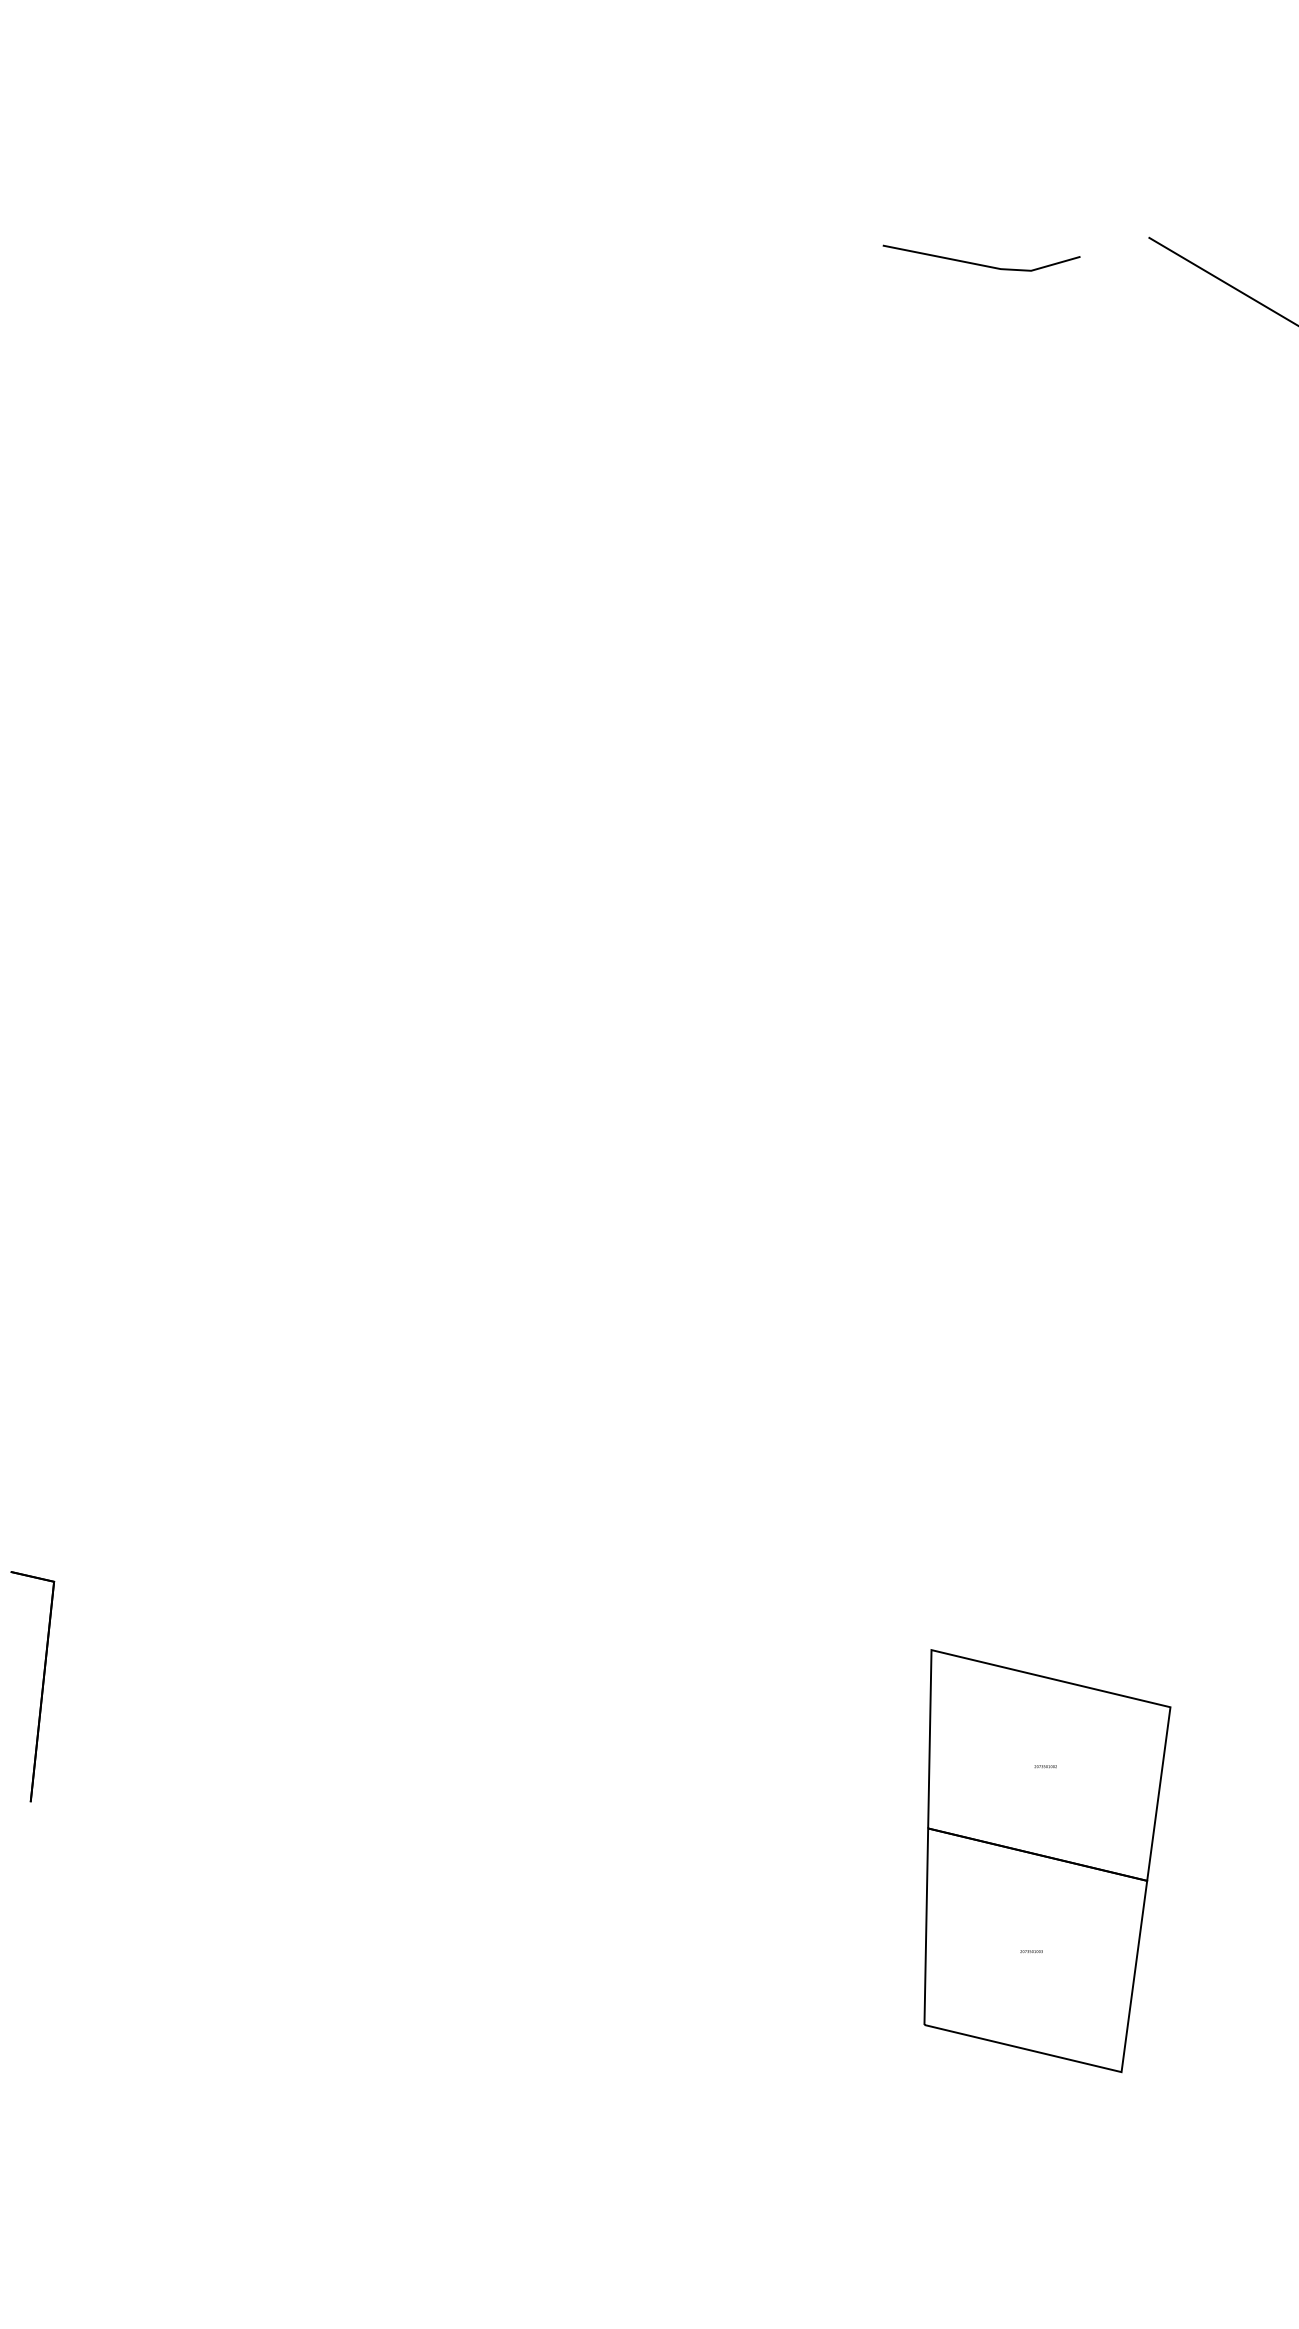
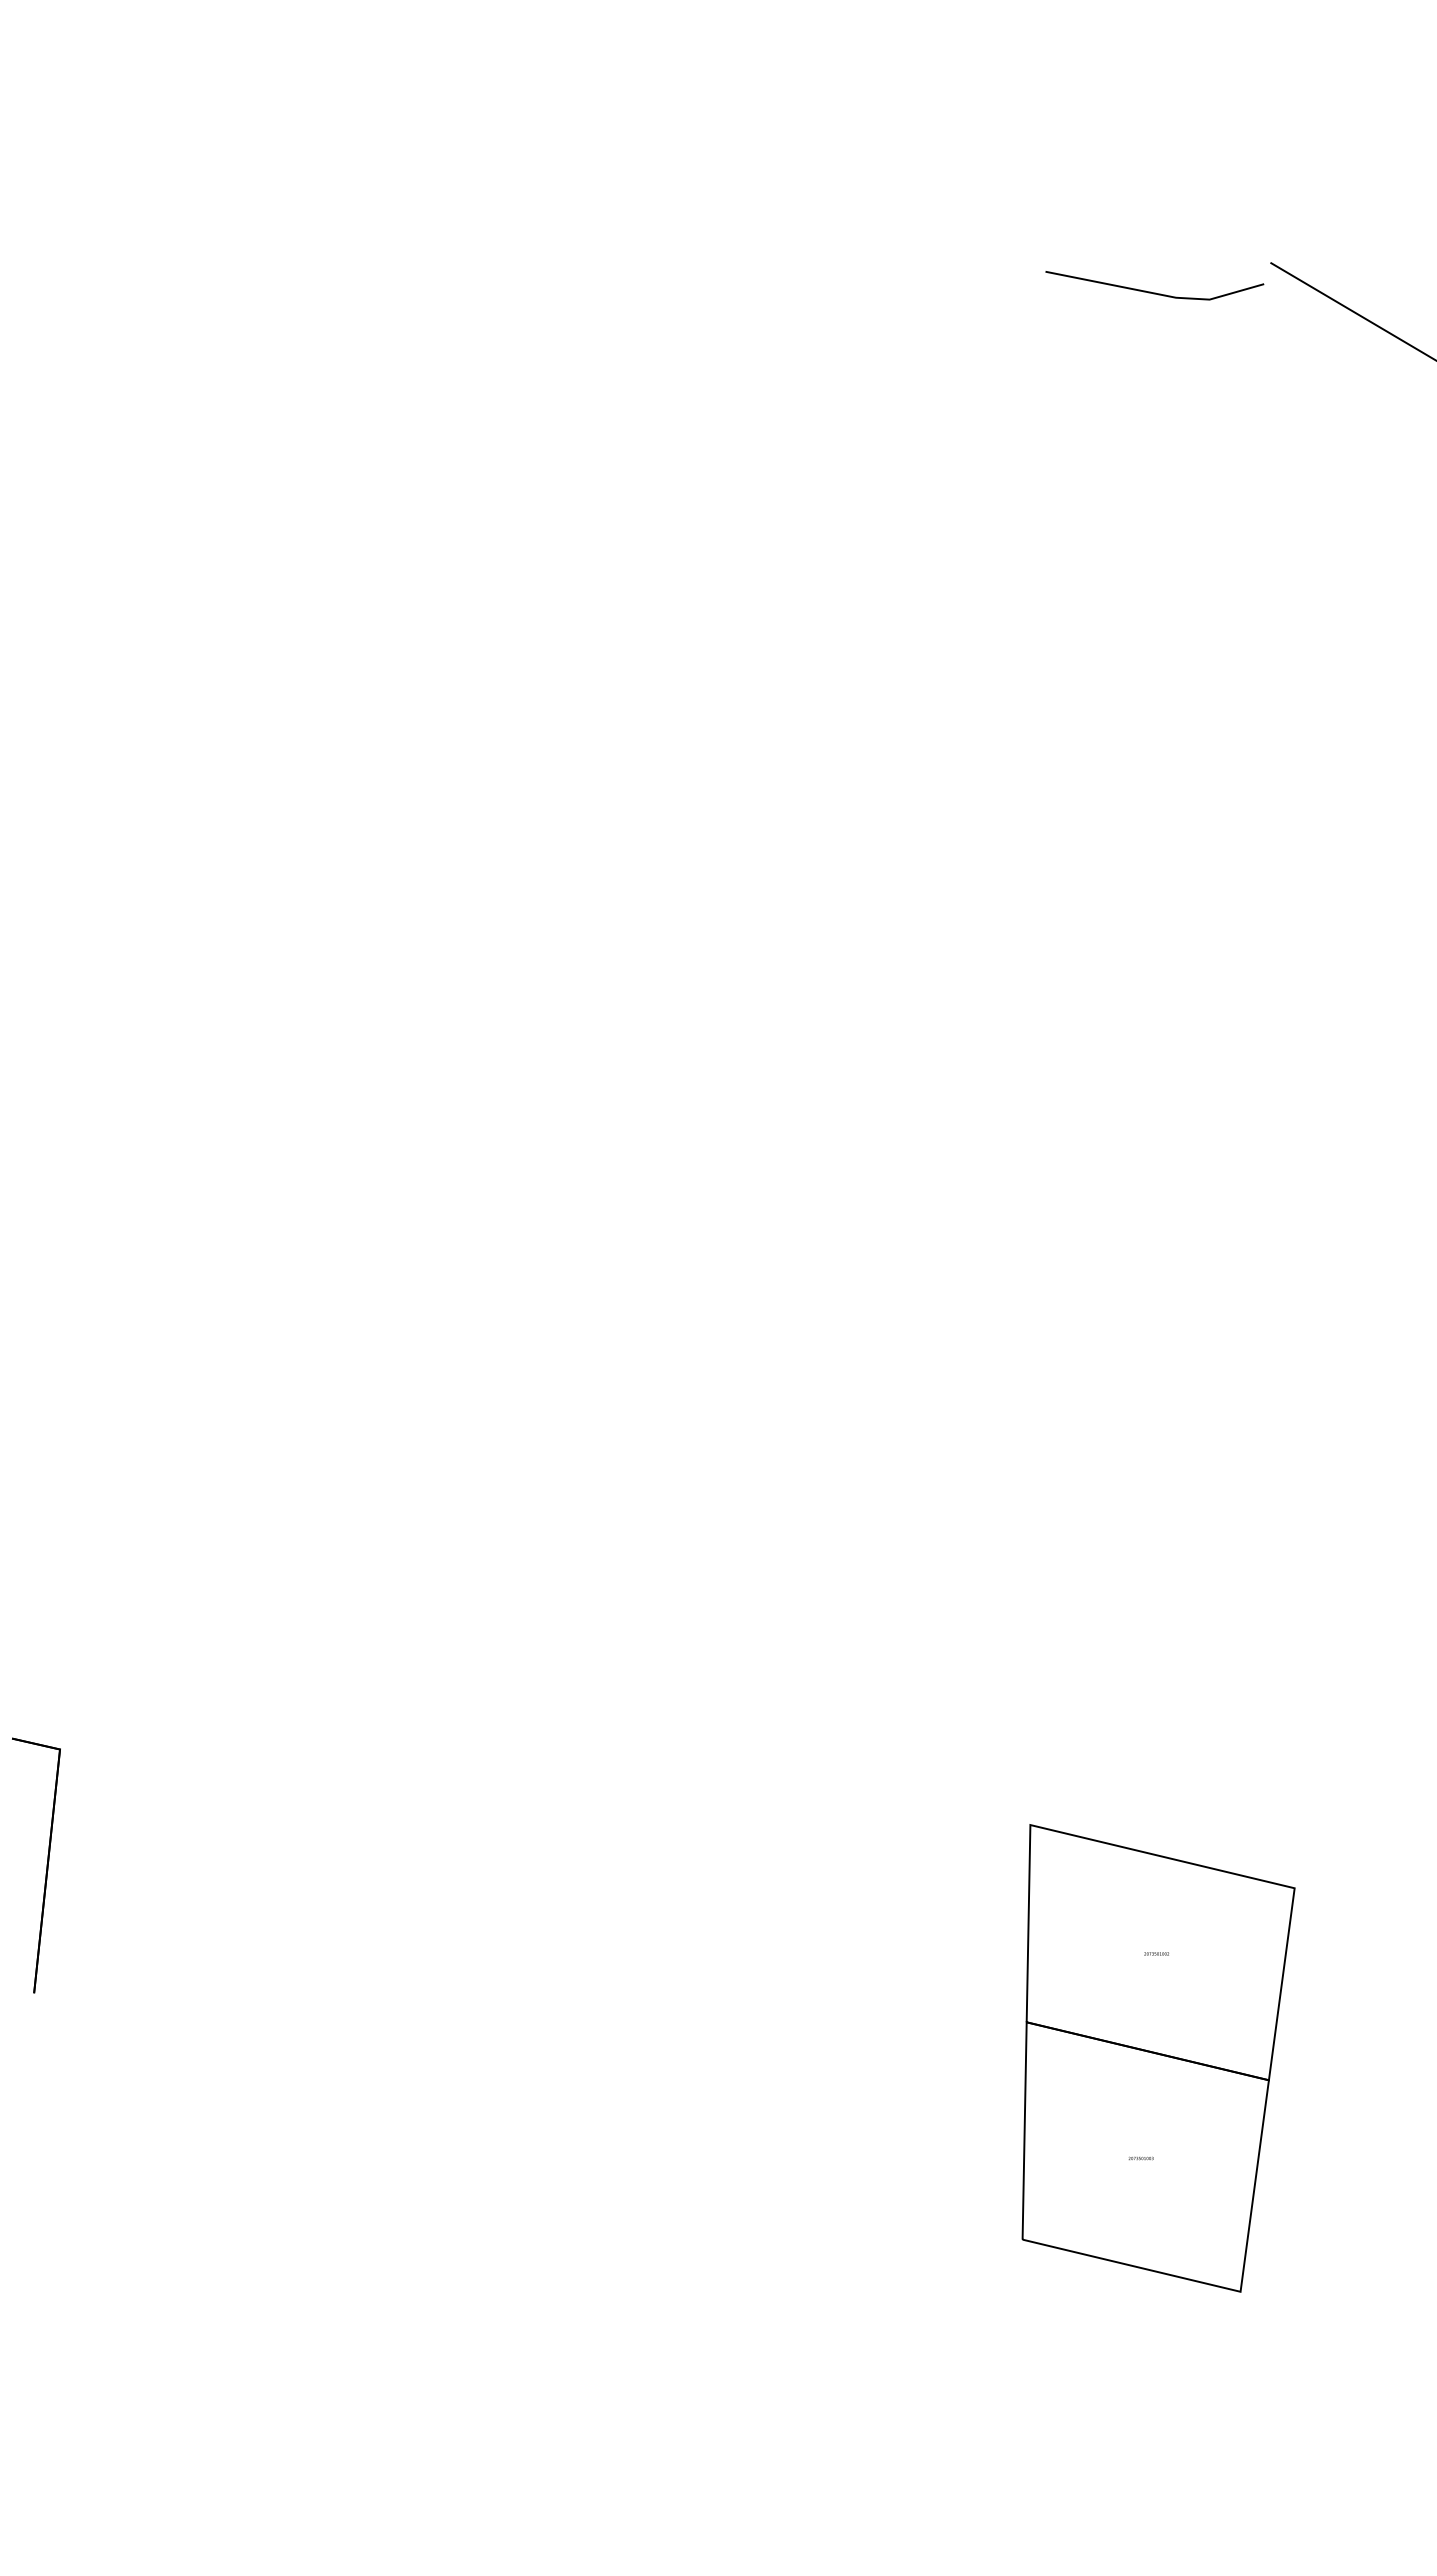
curve: (978, 263) -> (1151, 291), moved

